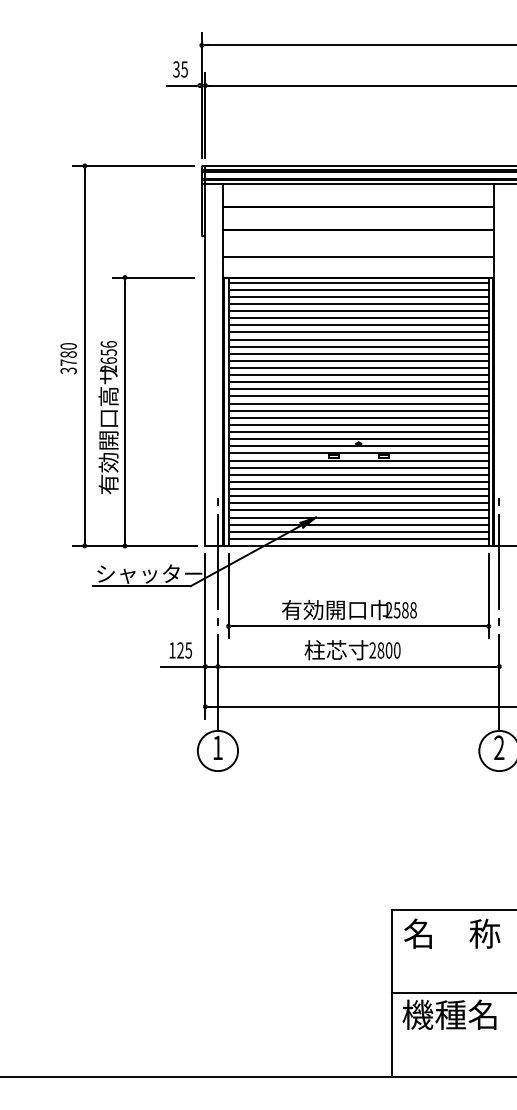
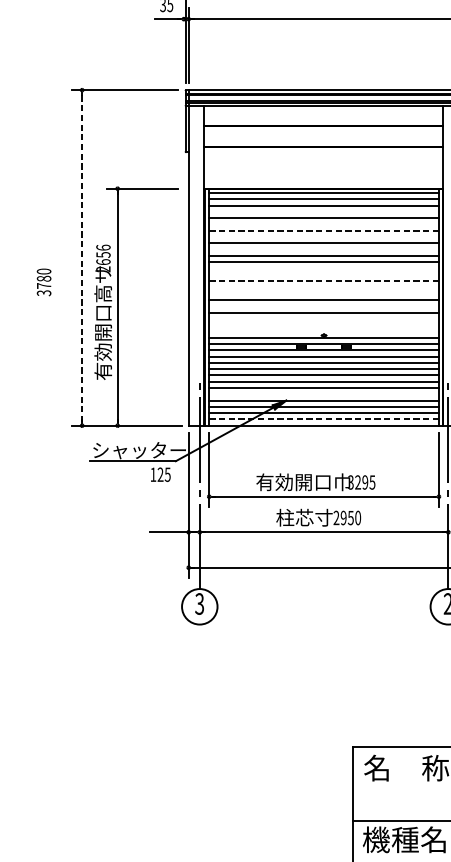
line: (358, 257) -> (323, 170), removed
line: (358, 304) -> (323, 212), removed
line: (358, 318) -> (323, 224), removed
line: (358, 325) -> (323, 231), solid -> dashed
line: (358, 332) -> (323, 237), removed
line: (358, 346) -> (323, 249), removed
line: (84, 355) -> (81, 257), solid -> dashed
text: (68, 358) -> (43, 282), moved
line: (358, 368) -> (323, 269), removed
line: (358, 375) -> (323, 275), removed
line: (358, 382) -> (323, 281), solid -> dashed
line: (358, 389) -> (323, 287), removed
line: (358, 396) -> (323, 293), removed
line: (358, 410) -> (323, 306), removed
line: (358, 424) -> (323, 318), removed
line: (358, 432) -> (323, 325), removed
line: (358, 439) -> (323, 331), removed
line: (358, 510) -> (323, 394), removed
line: (358, 538) -> (323, 419), solid -> dashed
text: (400, 610) -> (360, 482), 2588 -> 3295
text: (180, 650) -> (160, 474), moved
text: (384, 650) -> (346, 518), 2800 -> 2950
text: (217, 747) -> (199, 603), 1 -> 3

